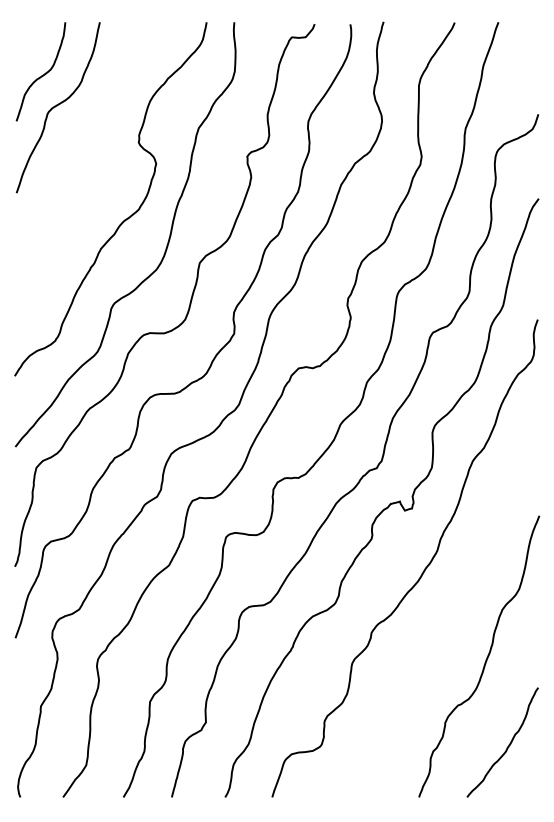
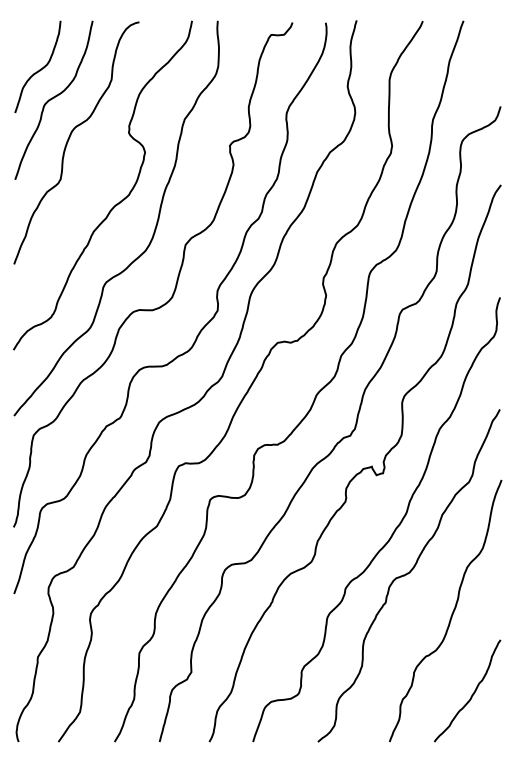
curve: (74, 150) -> (69, 140), added
curve: (439, 617) -> (408, 574), added

